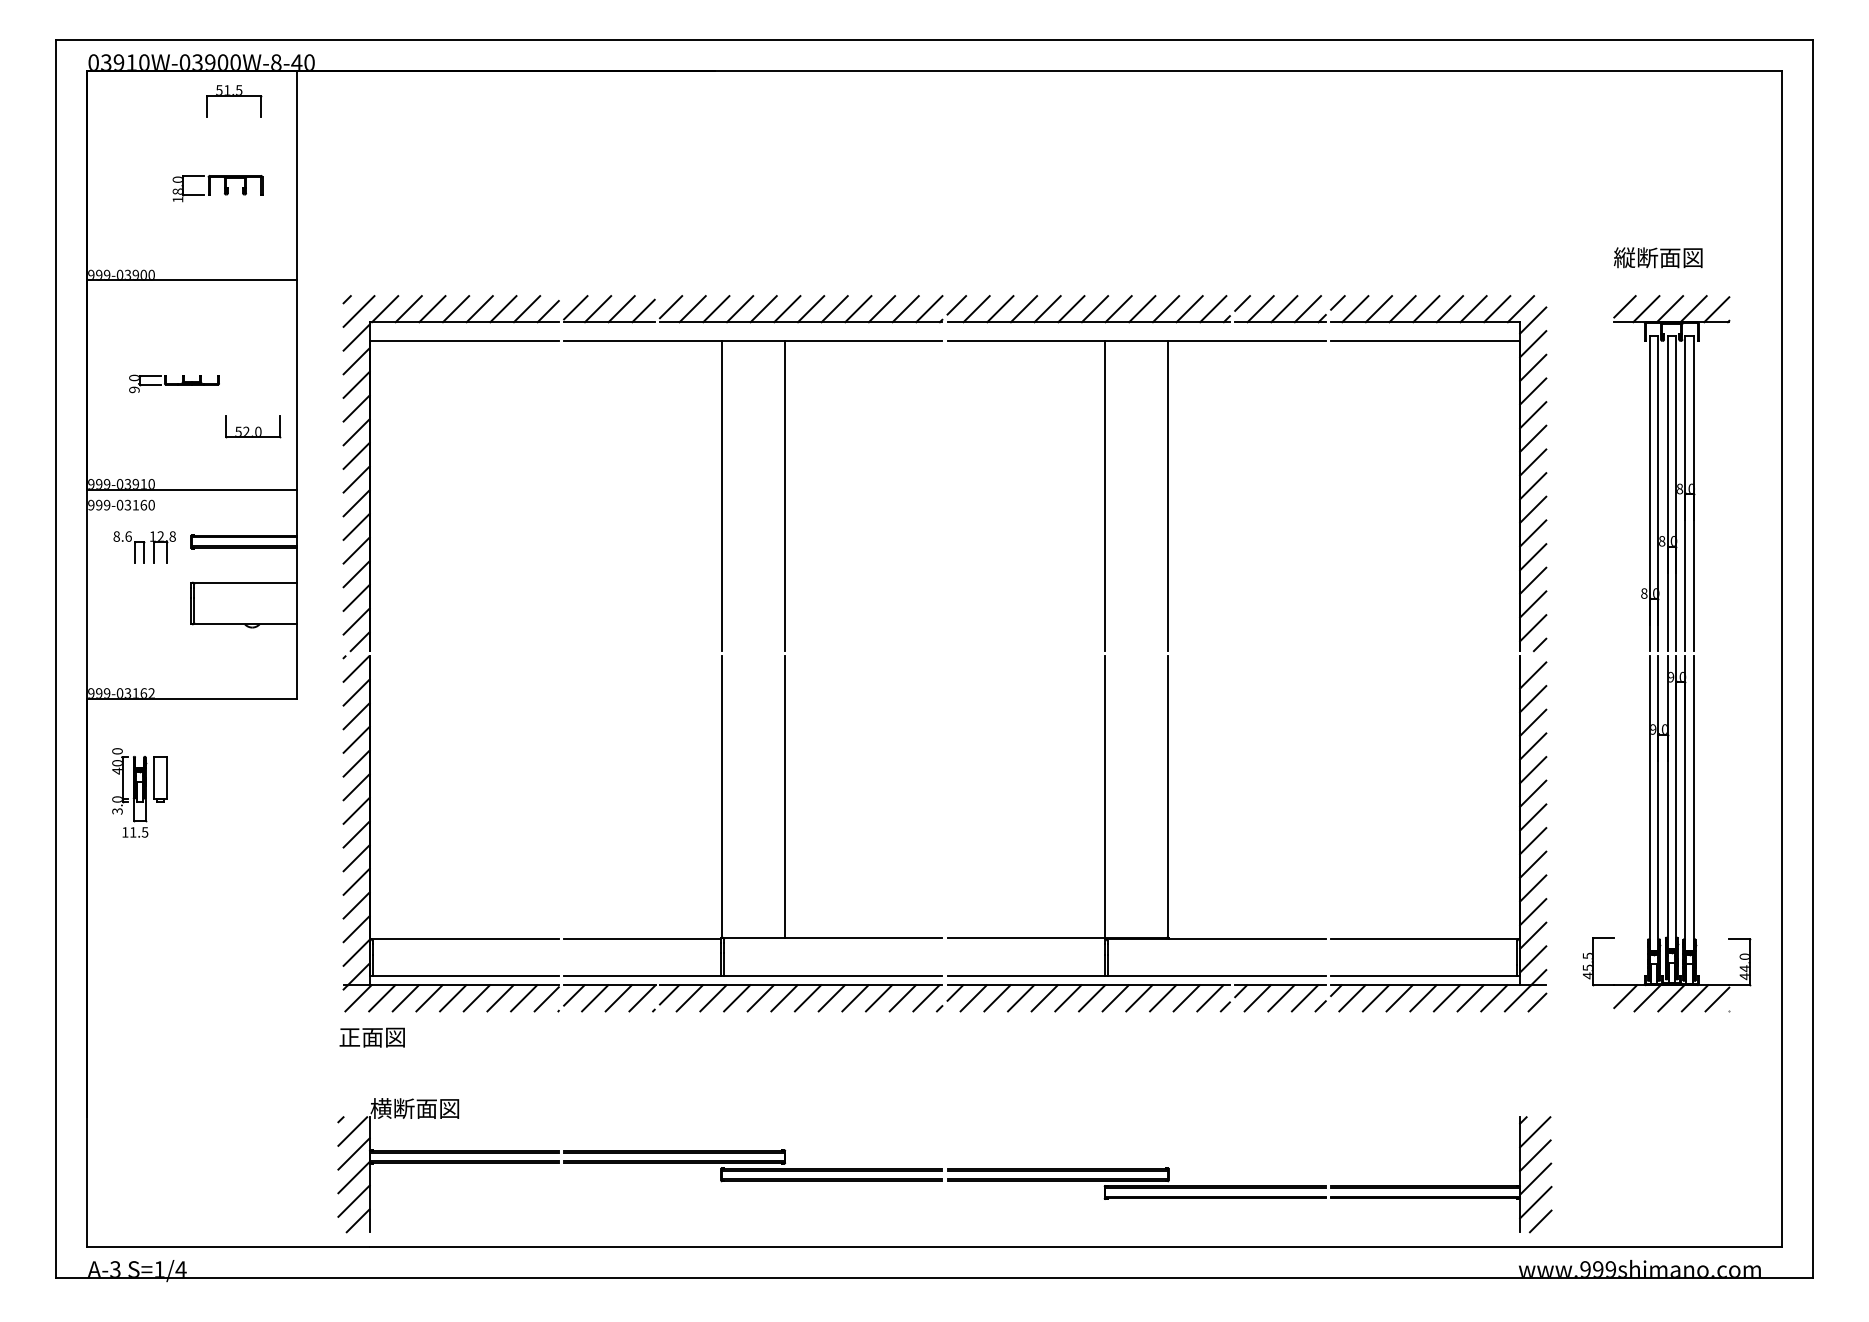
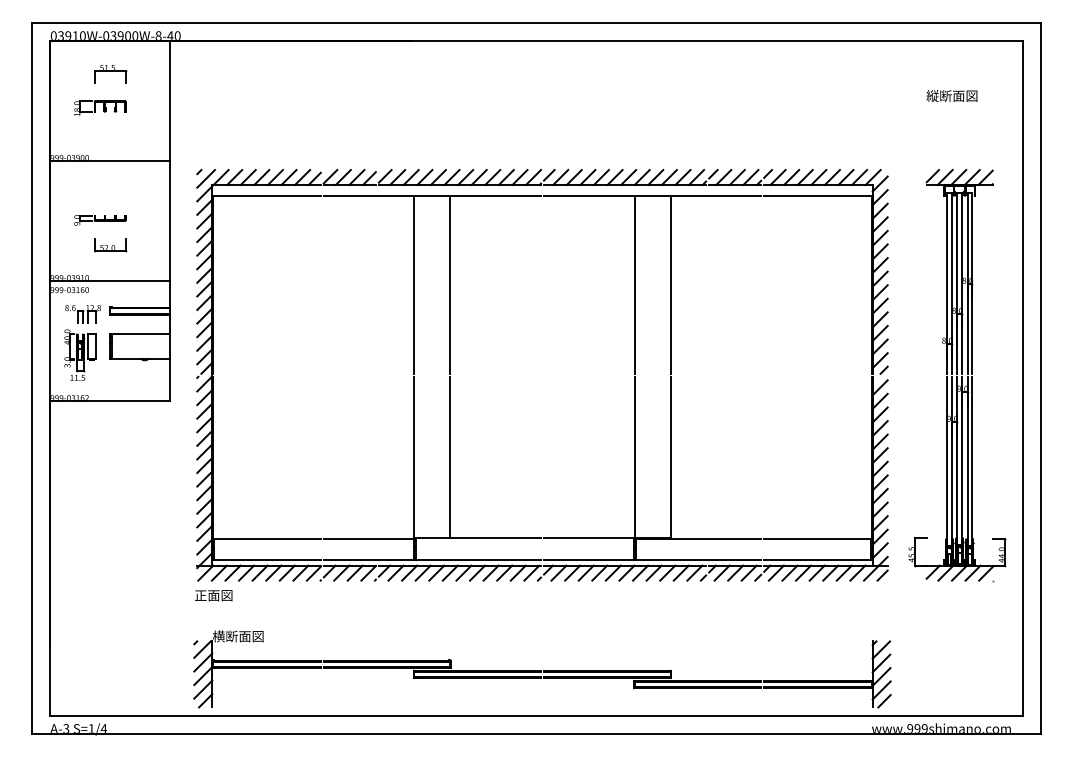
part: (234, 101) -> (110, 74), moved
part: (218, 187) -> (100, 107), moved
text: (1657, 256) -> (951, 95), moved
part: (253, 427) -> (110, 245), moved
part: (140, 791) -> (80, 354), moved

